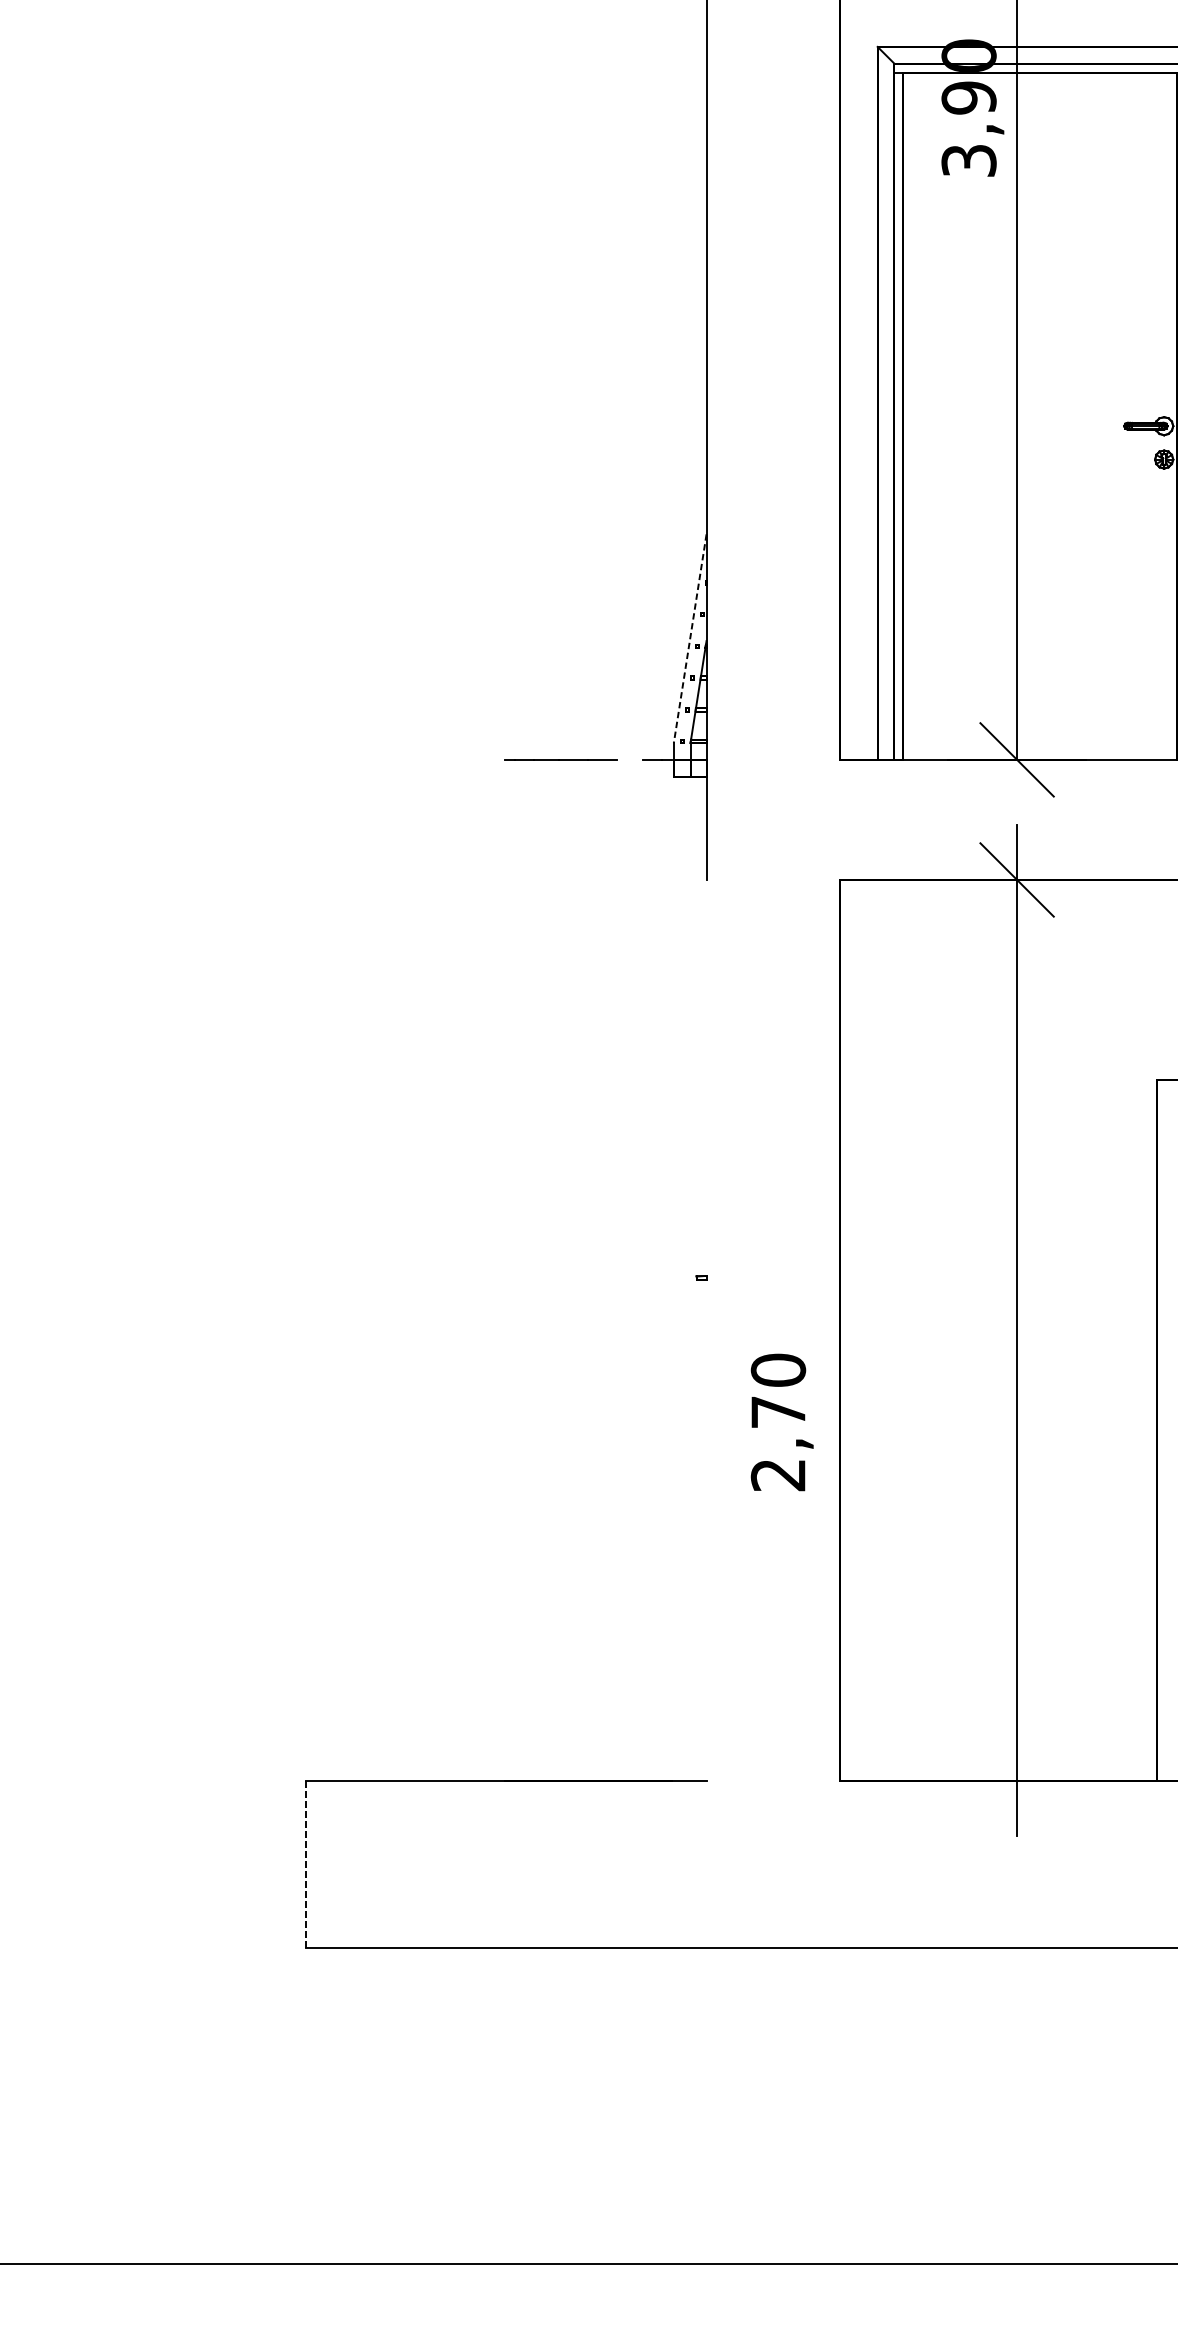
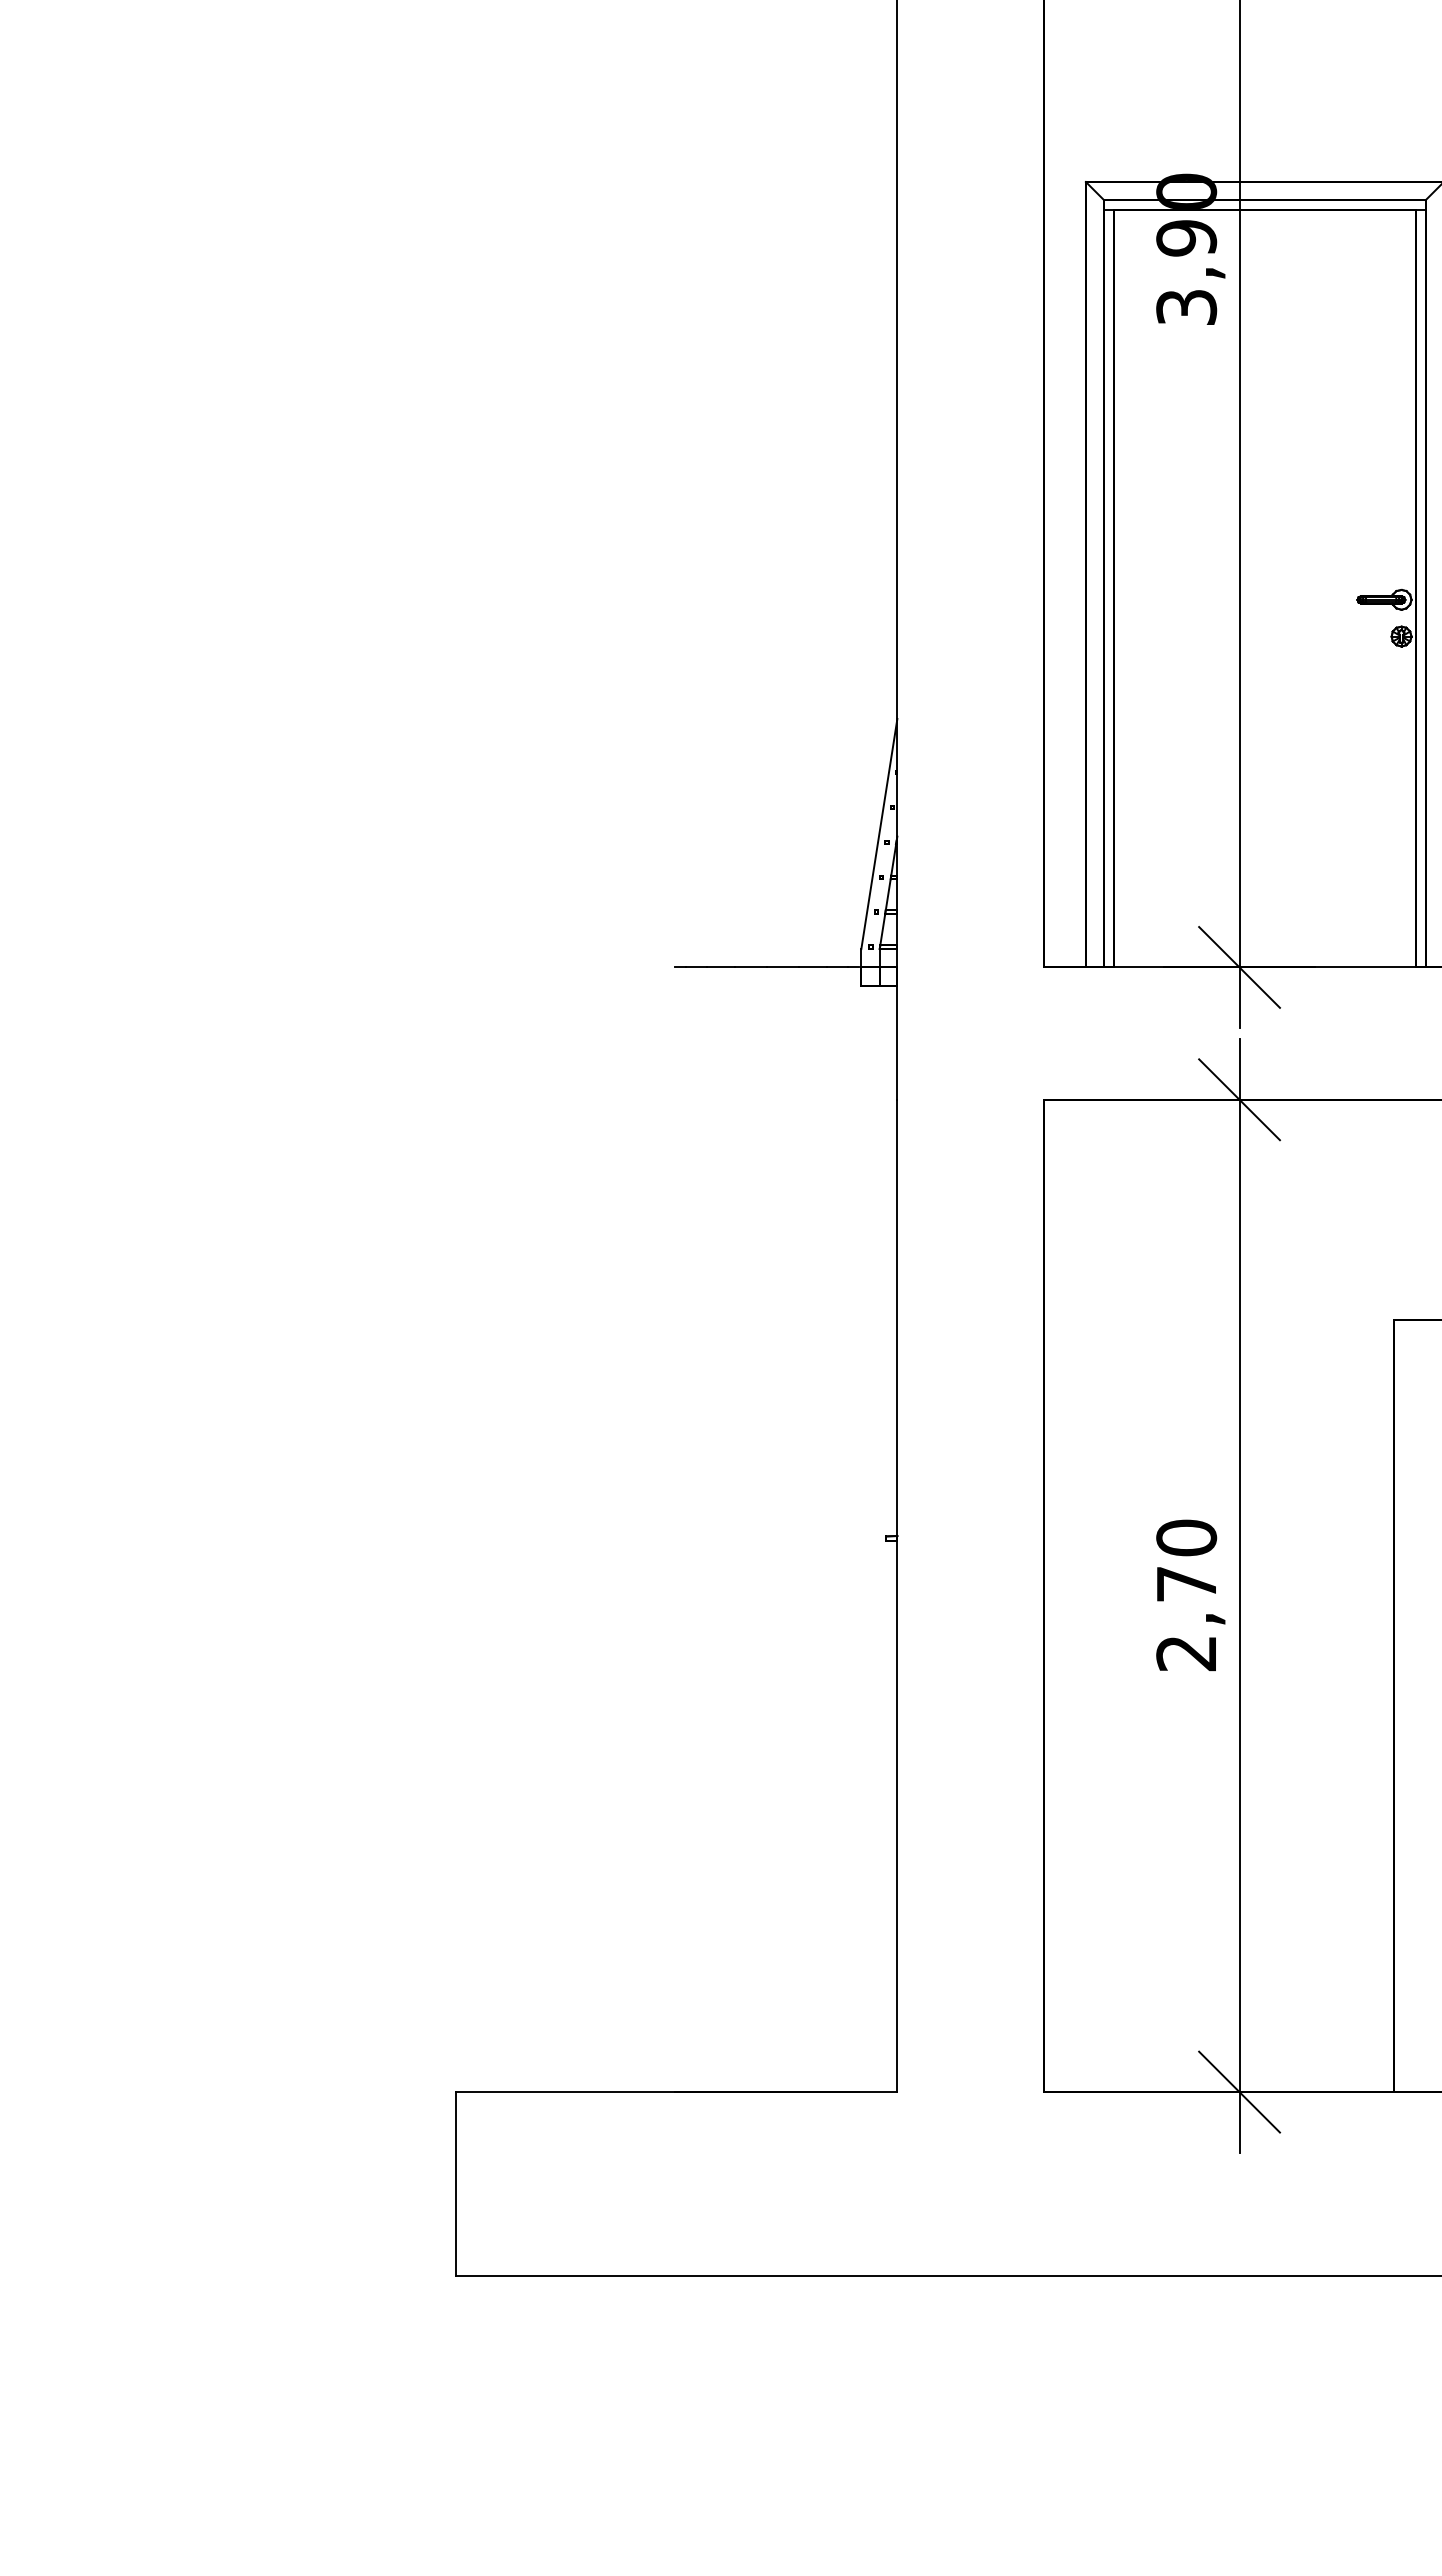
line: (690, 639) -> (879, 834), dashed -> solid
line: (630, 759) -> (813, 967), added
line: (1017, 787) -> (1239, 997), added
line: (706, 1329) -> (897, 1595), added
text: (781, 1422) -> (1190, 1595), moved
line: (1017, 1780) -> (1239, 2091), added
line: (306, 1864) -> (456, 2184), dashed -> solid

